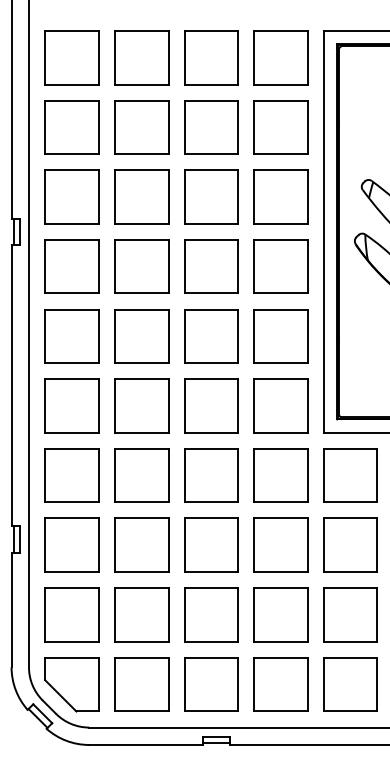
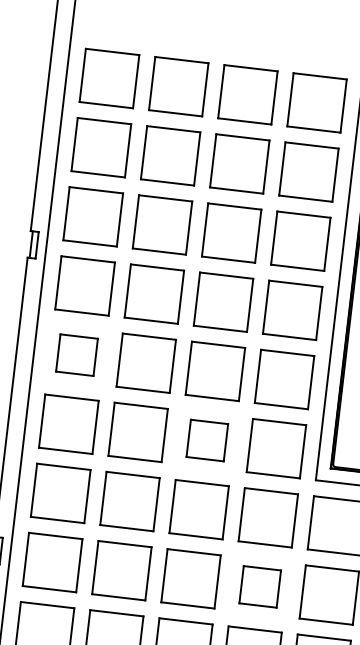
part: (71, 336) -> (76, 355), size x0.7
part: (211, 405) -> (207, 440), size x0.7
part: (280, 544) -> (259, 586), size x0.7

